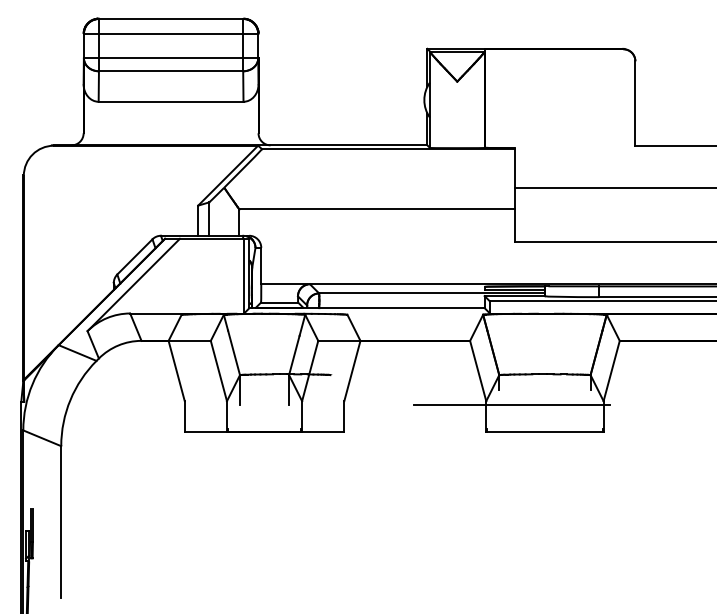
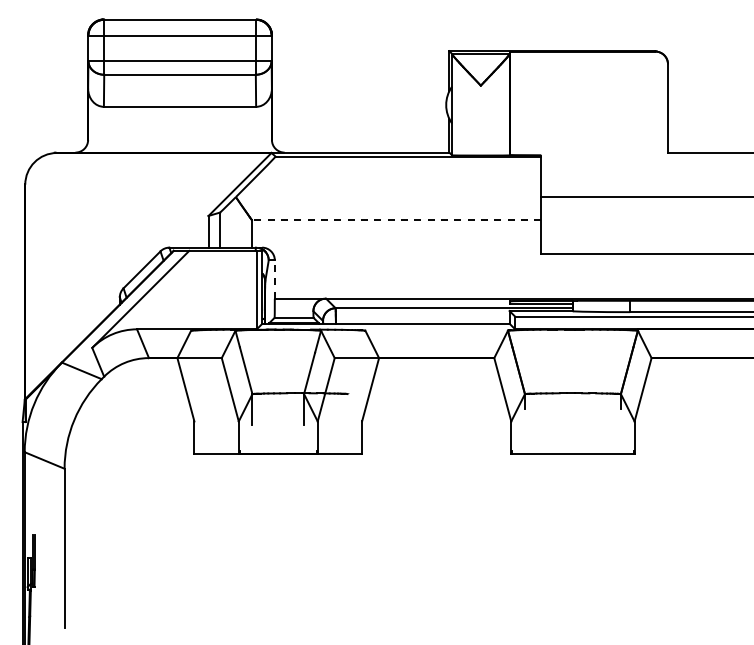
line: (377, 209) -> (396, 220), solid -> dashed
line: (260, 266) -> (274, 279), solid -> dashed
line: (512, 405) -> (538, 425), removed

